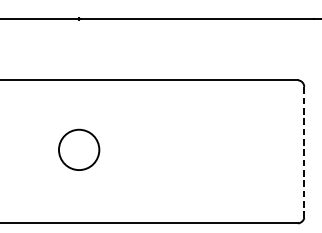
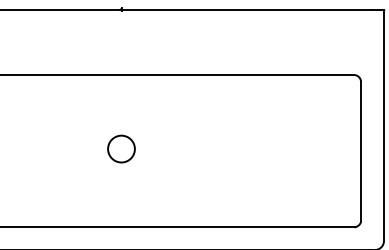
circle: (79, 149) -> (121, 148), size x0.62
line: (304, 152) -> (361, 151), dashed -> solid

